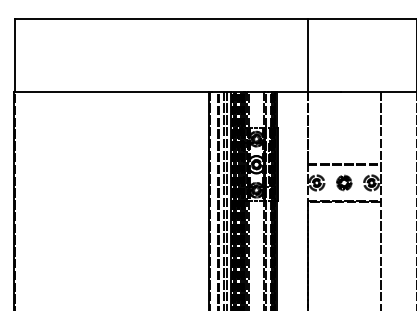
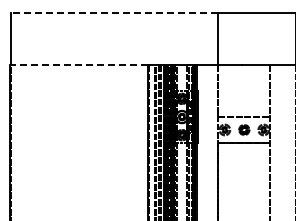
line: (161, 18) -> (114, 13), solid -> dashed
line: (110, 92) -> (78, 65), solid -> dashed

